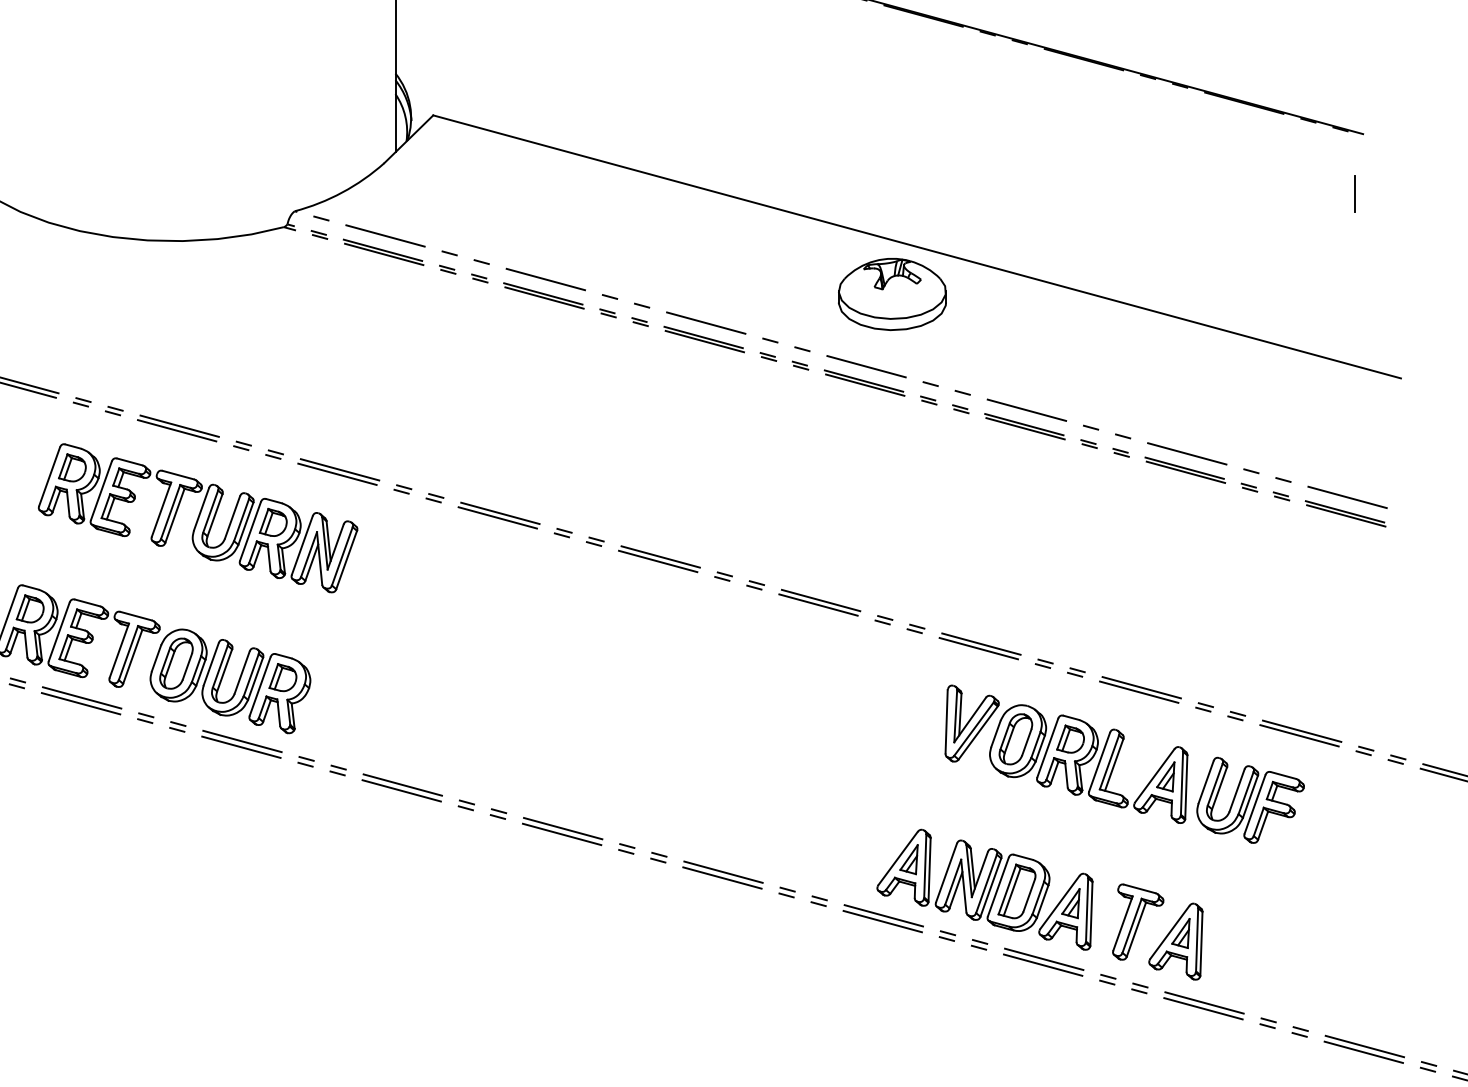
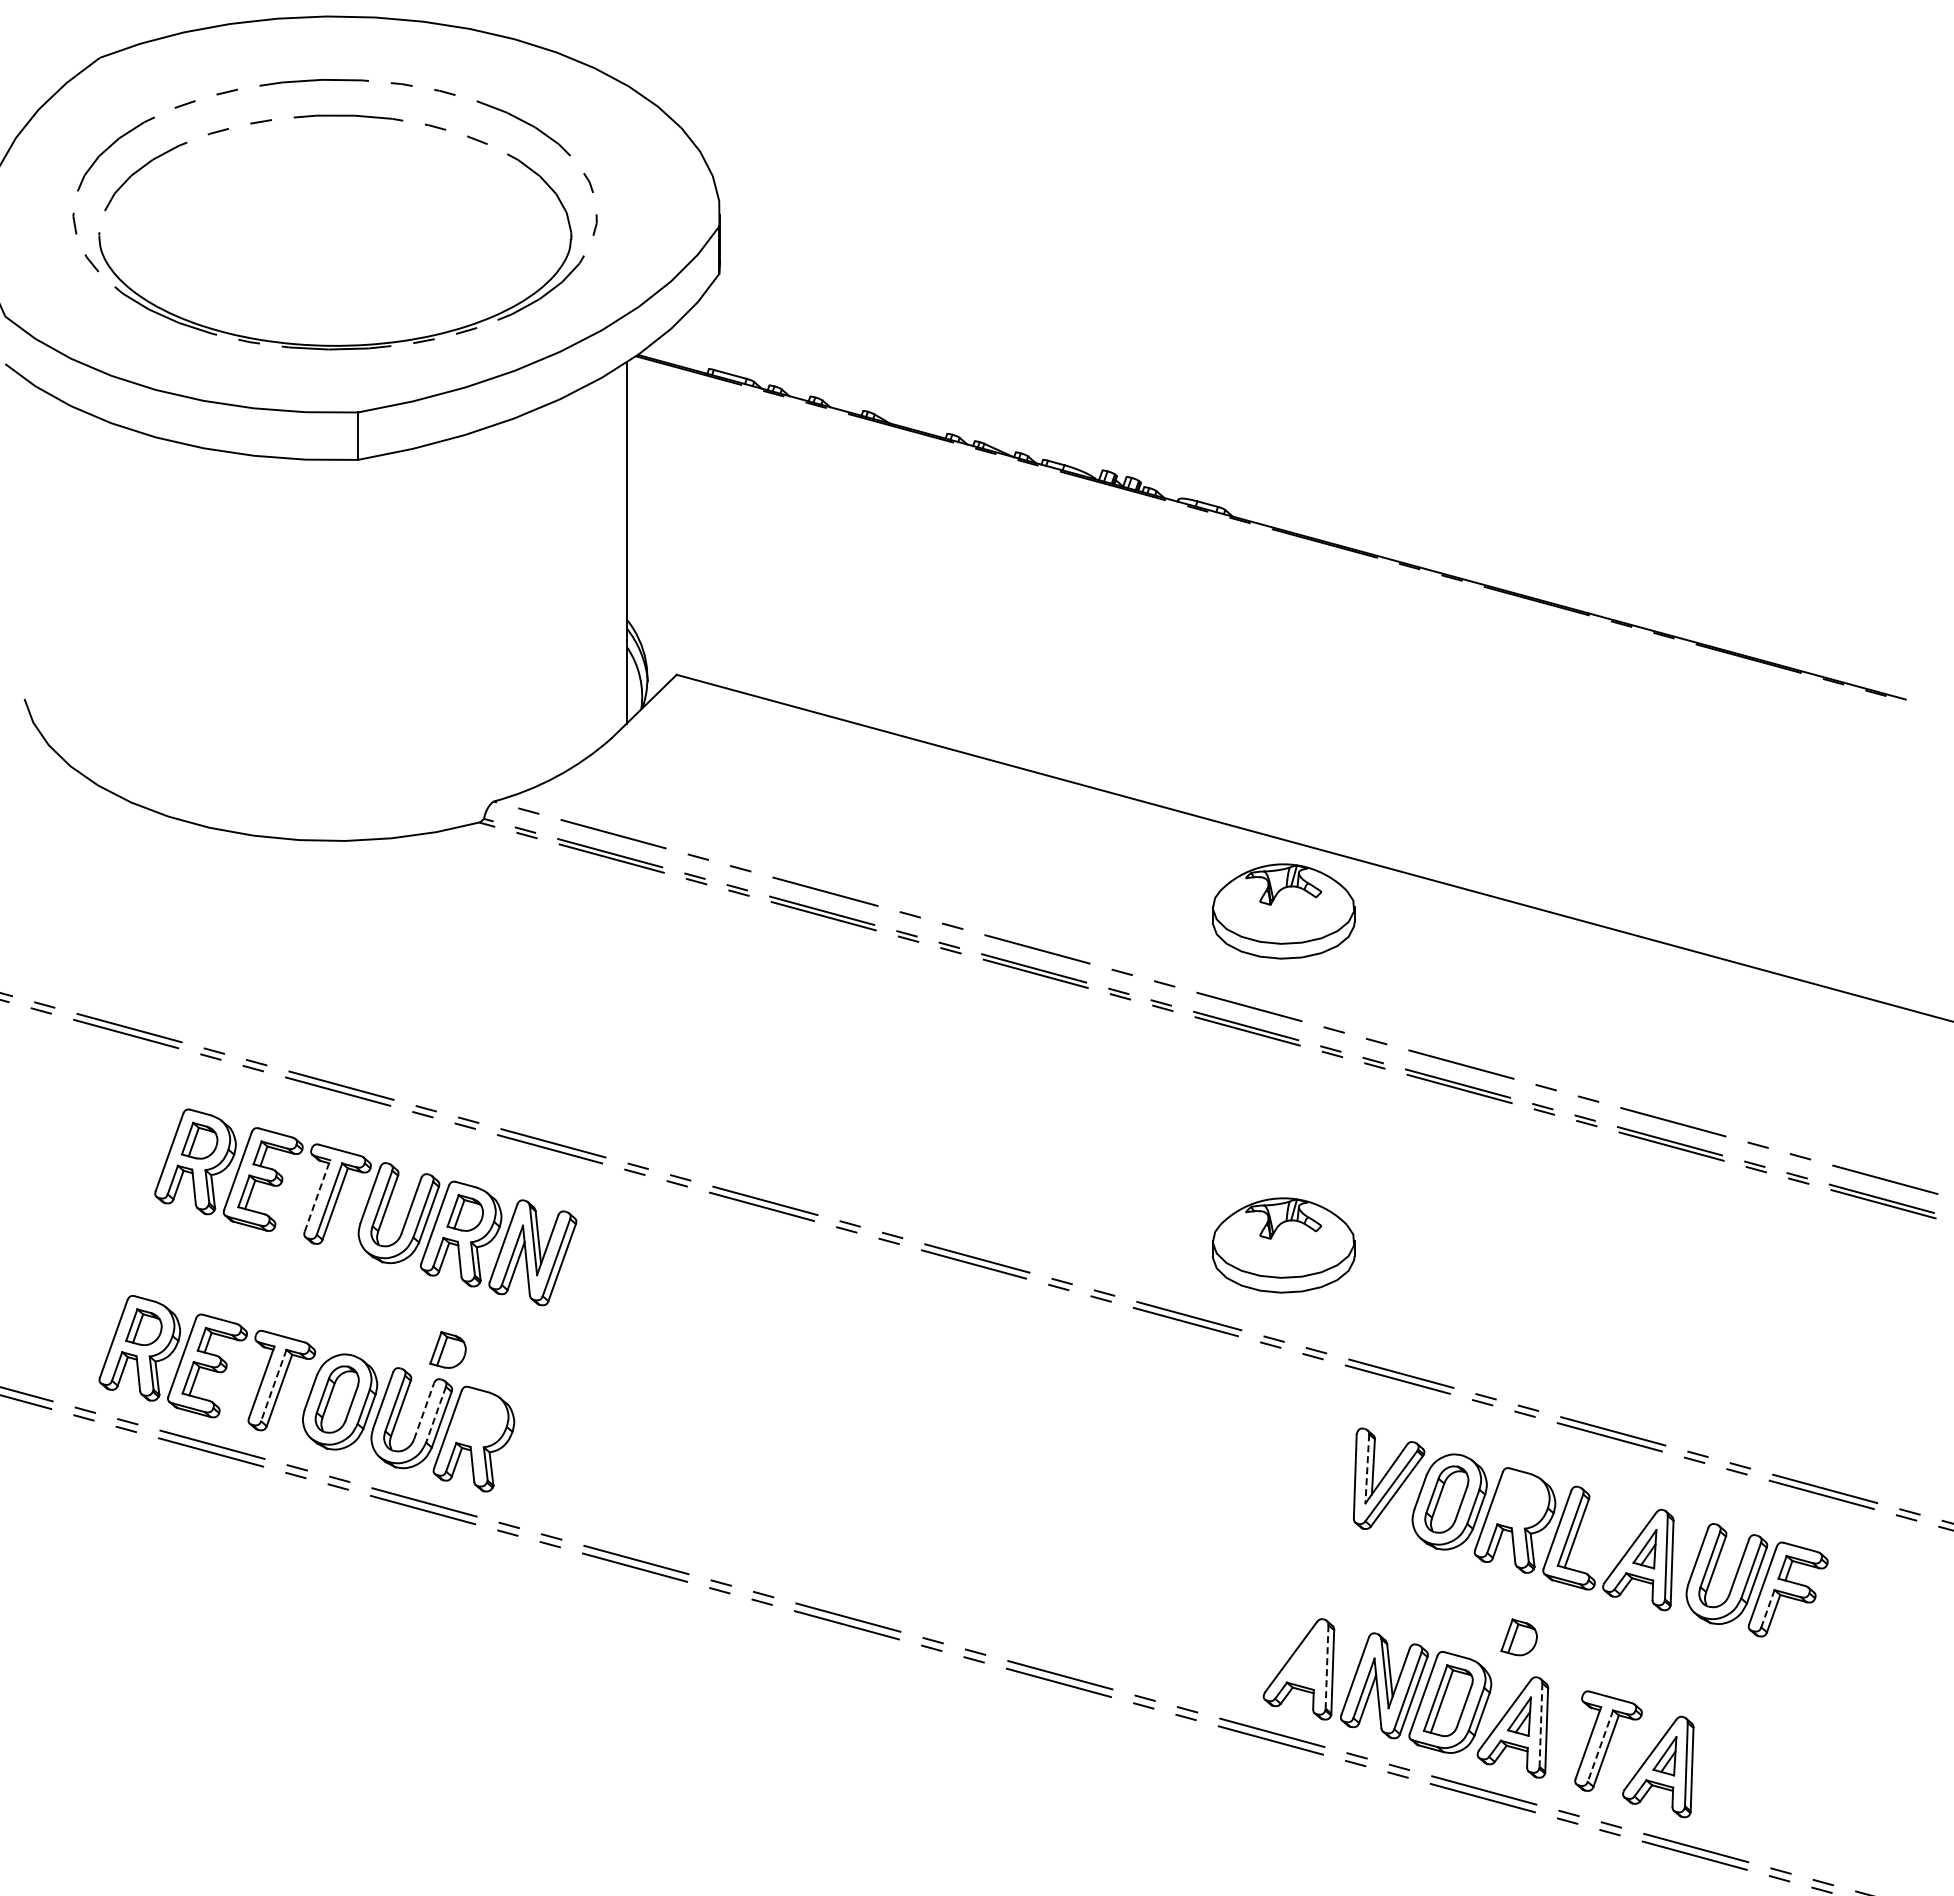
line: (1355, 193) -> (1895, 778), removed
line: (161, 509) -> (317, 1195), solid -> dashed
part: (892, 547) -> (1283, 1245), added
line: (128, 653) -> (273, 1385), solid -> dashed
line: (242, 671) -> (424, 1410), solid -> dashed
line: (251, 674) -> (436, 1414), solid -> dashed
part: (282, 677) -> (447, 1349), moved
line: (955, 715) -> (1367, 1468), solid -> dashed
part: (1070, 739) -> (1518, 1637), moved
line: (1258, 821) -> (1767, 1608), solid -> dashed
part: (908, 859) -> (1305, 1658), removed
line: (925, 865) -> (1327, 1666), solid -> dashed
line: (1086, 910) -> (1540, 1725), solid -> dashed
line: (1132, 926) -> (1600, 1746), solid -> dashed

